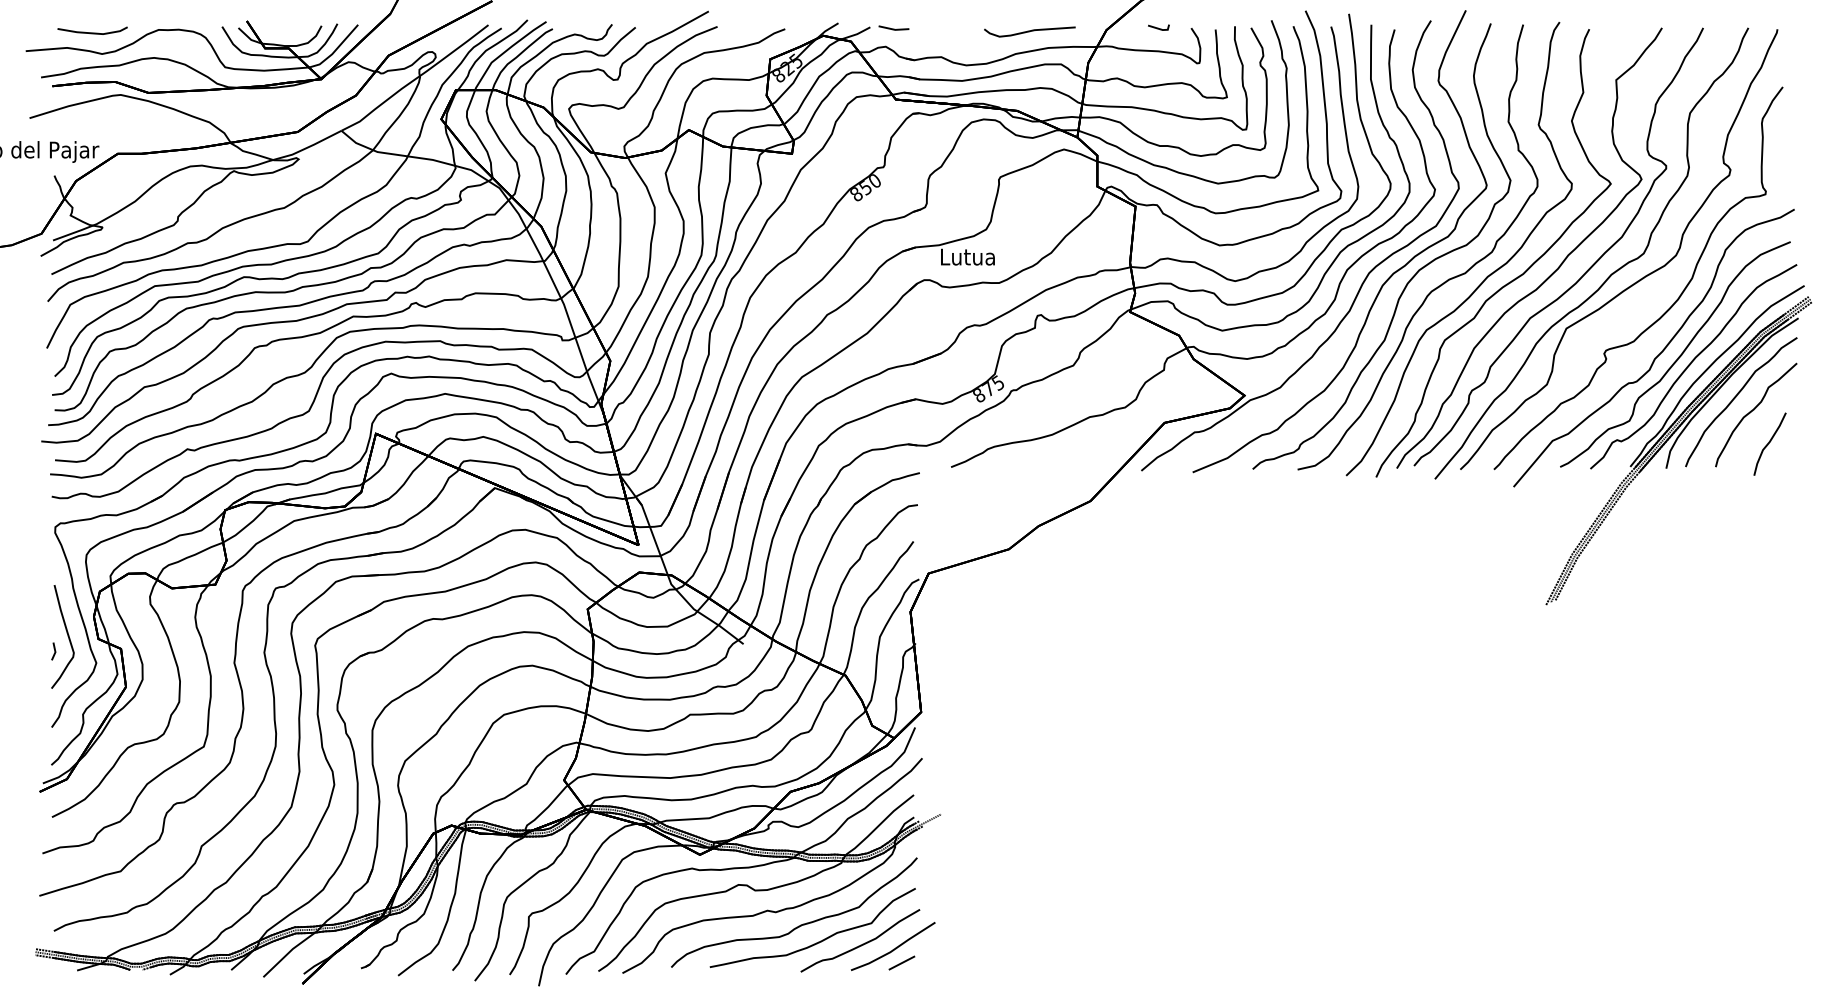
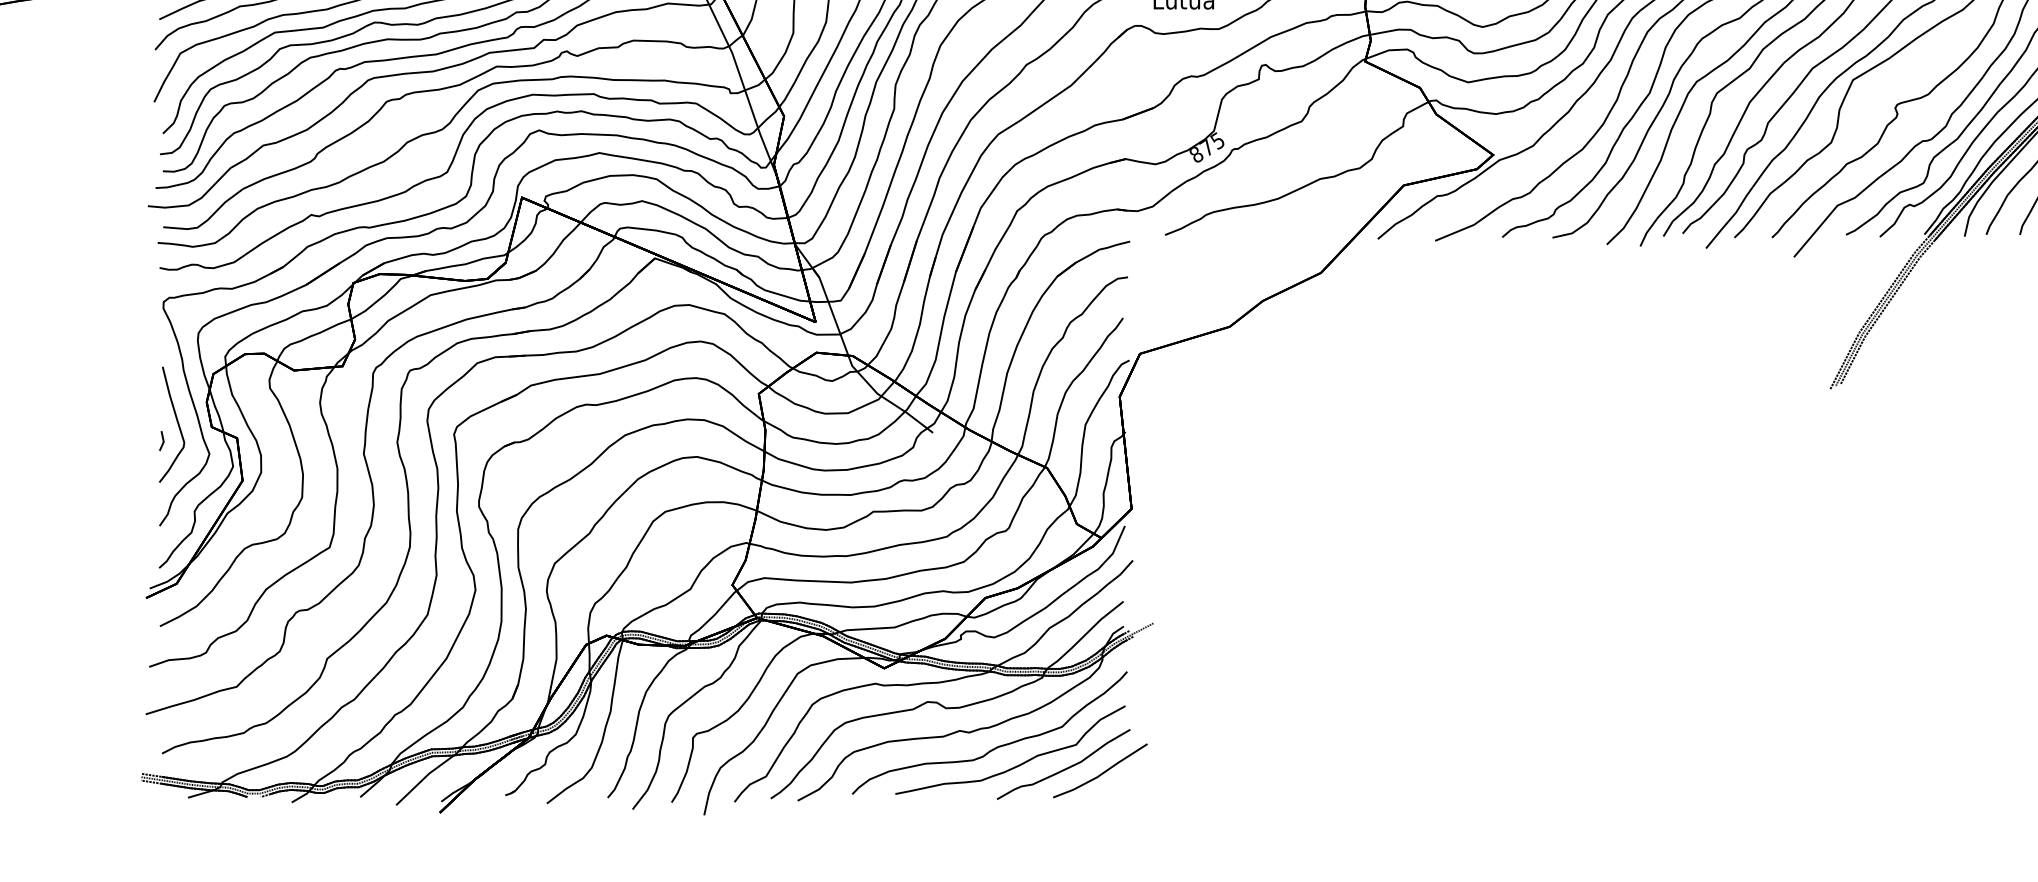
line: (901, 962) -> (1109, 788), removed

